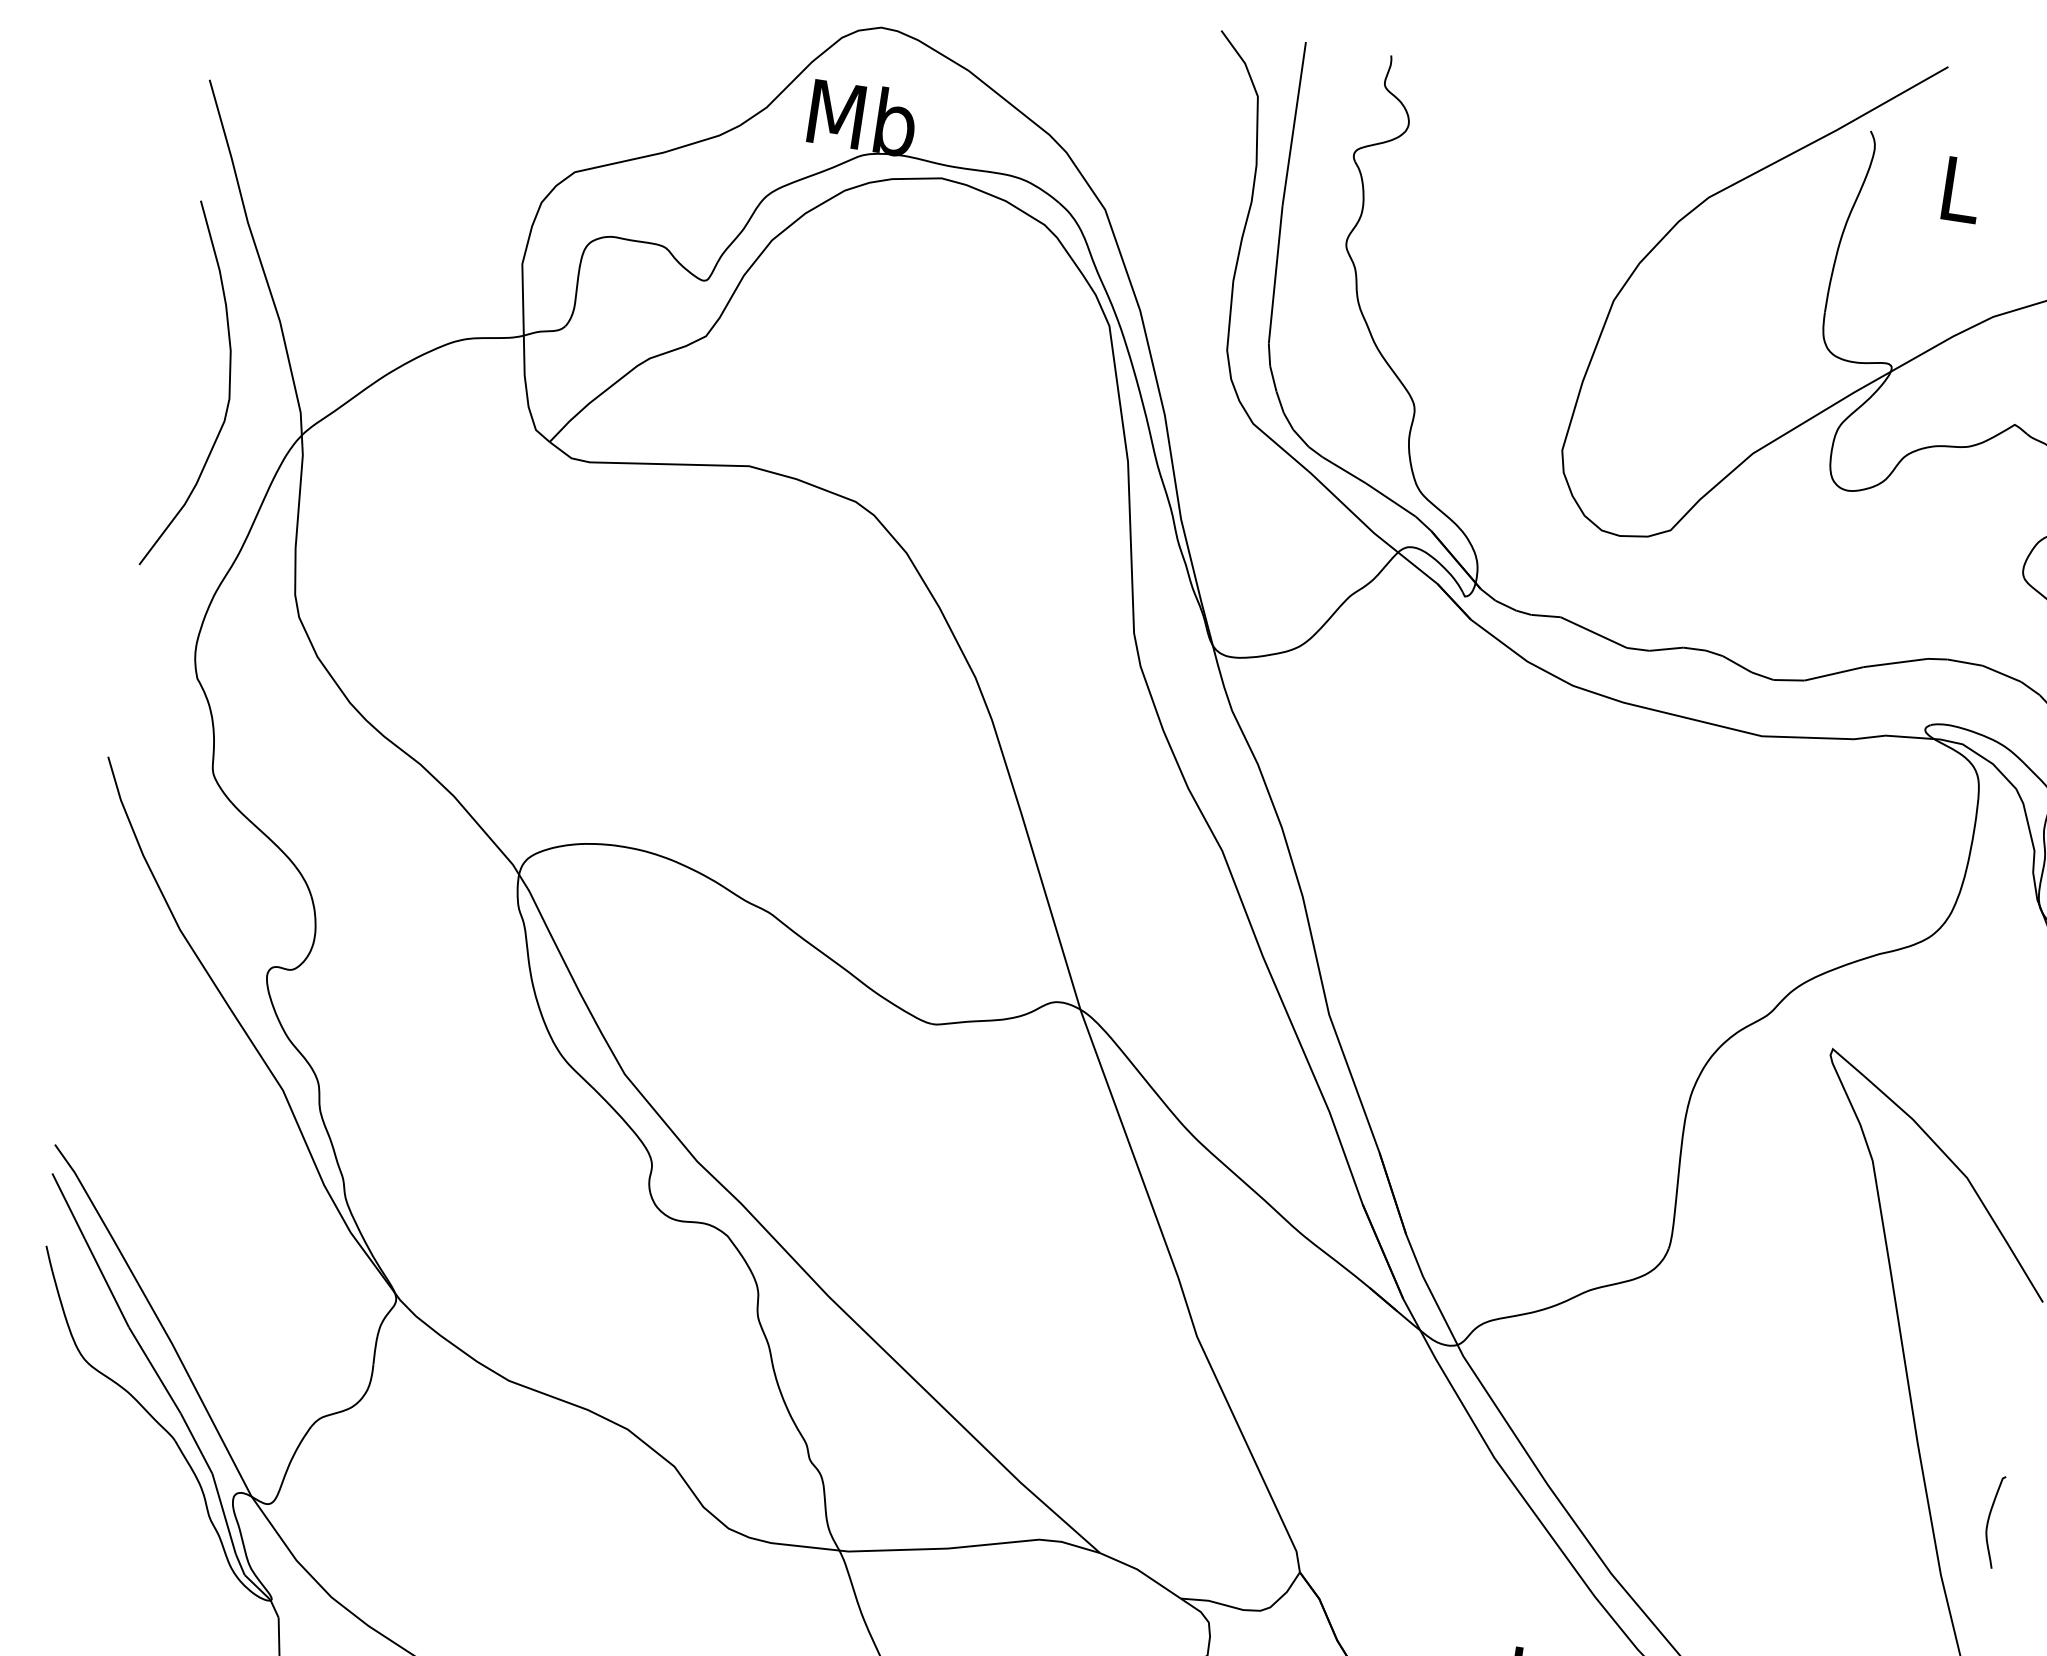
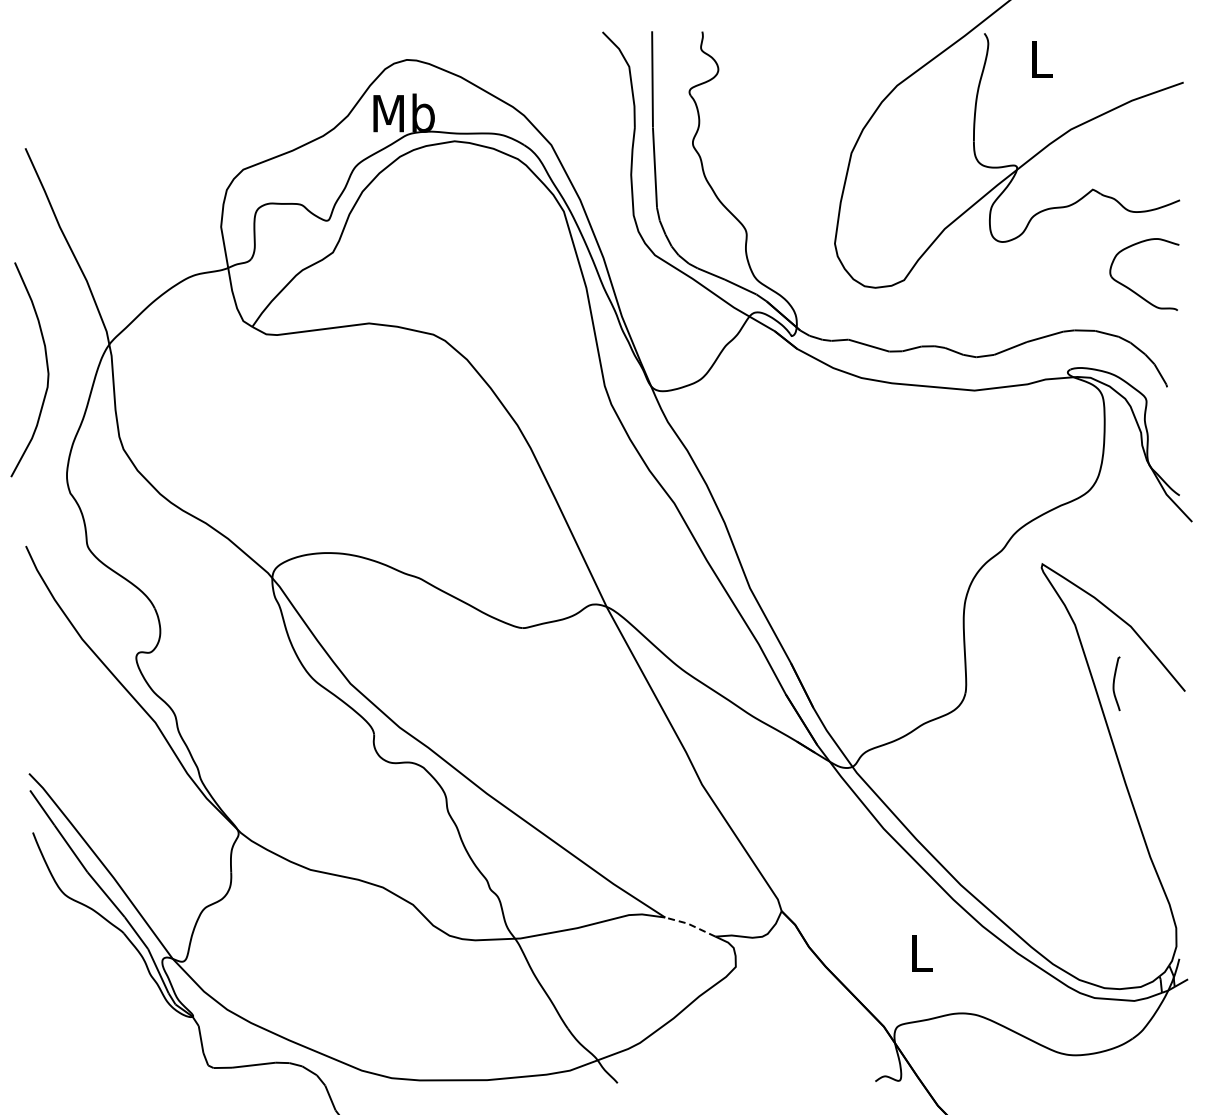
curve: (227, 387) -> (46, 367), moved
curve: (1989, 1520) -> (1114, 683), moved
line: (1141, 1571) -> (690, 924), solid -> dashed

